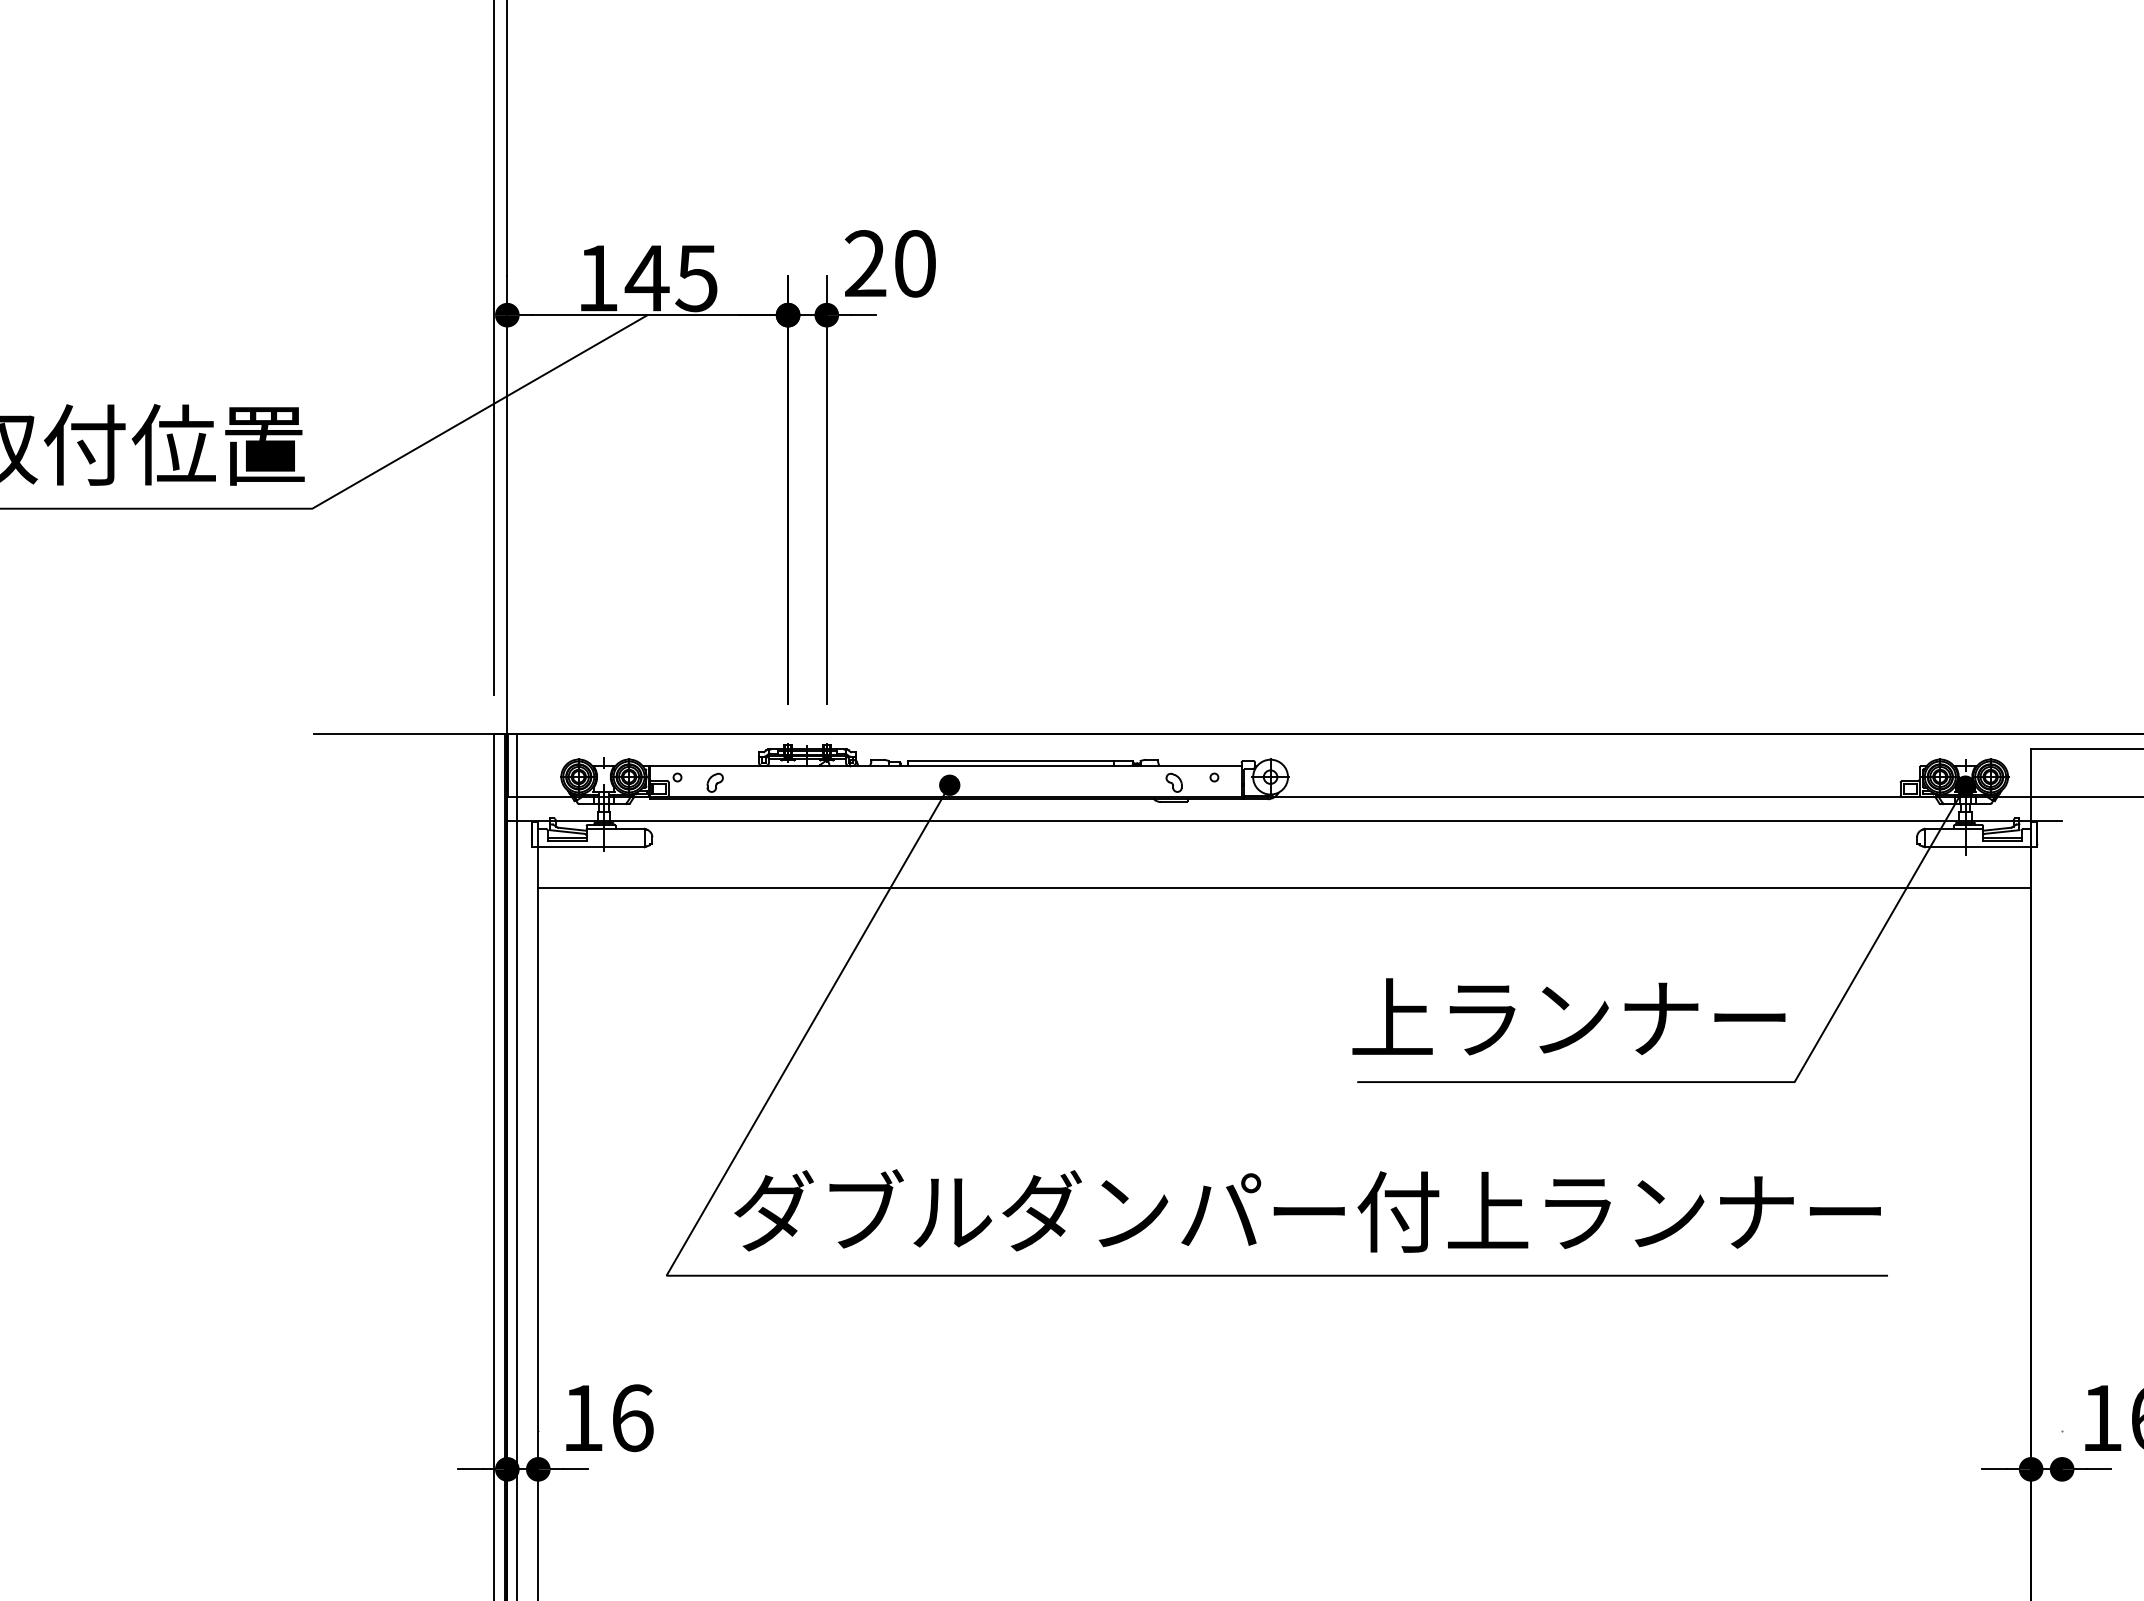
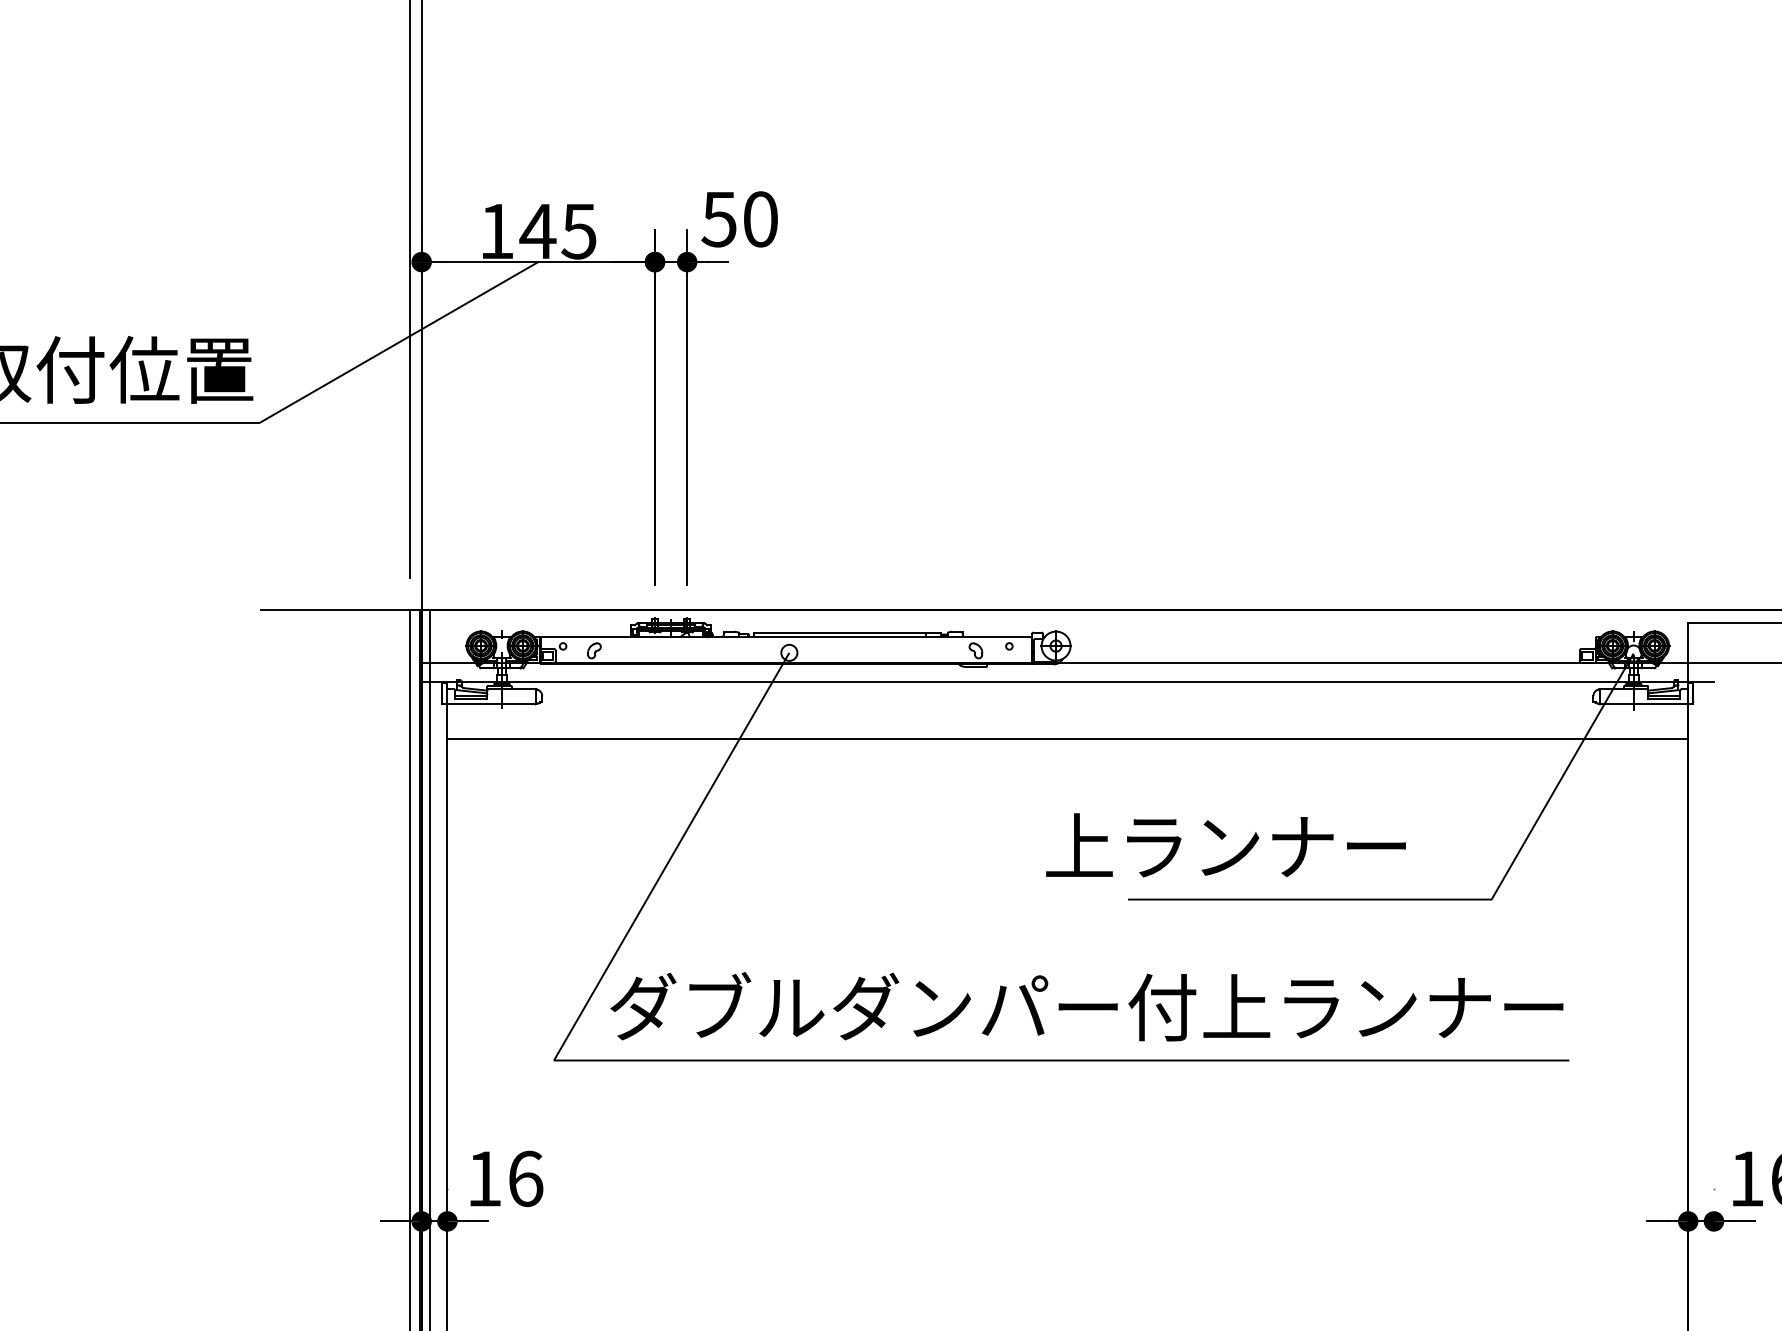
text: (864, 263) -> (718, 219), 20 -> 50
fill: (949, 784) -> (789, 652), removed
fill: (1965, 786) -> (1633, 653), removed
text: (1568, 1017) -> (1225, 845), moved

